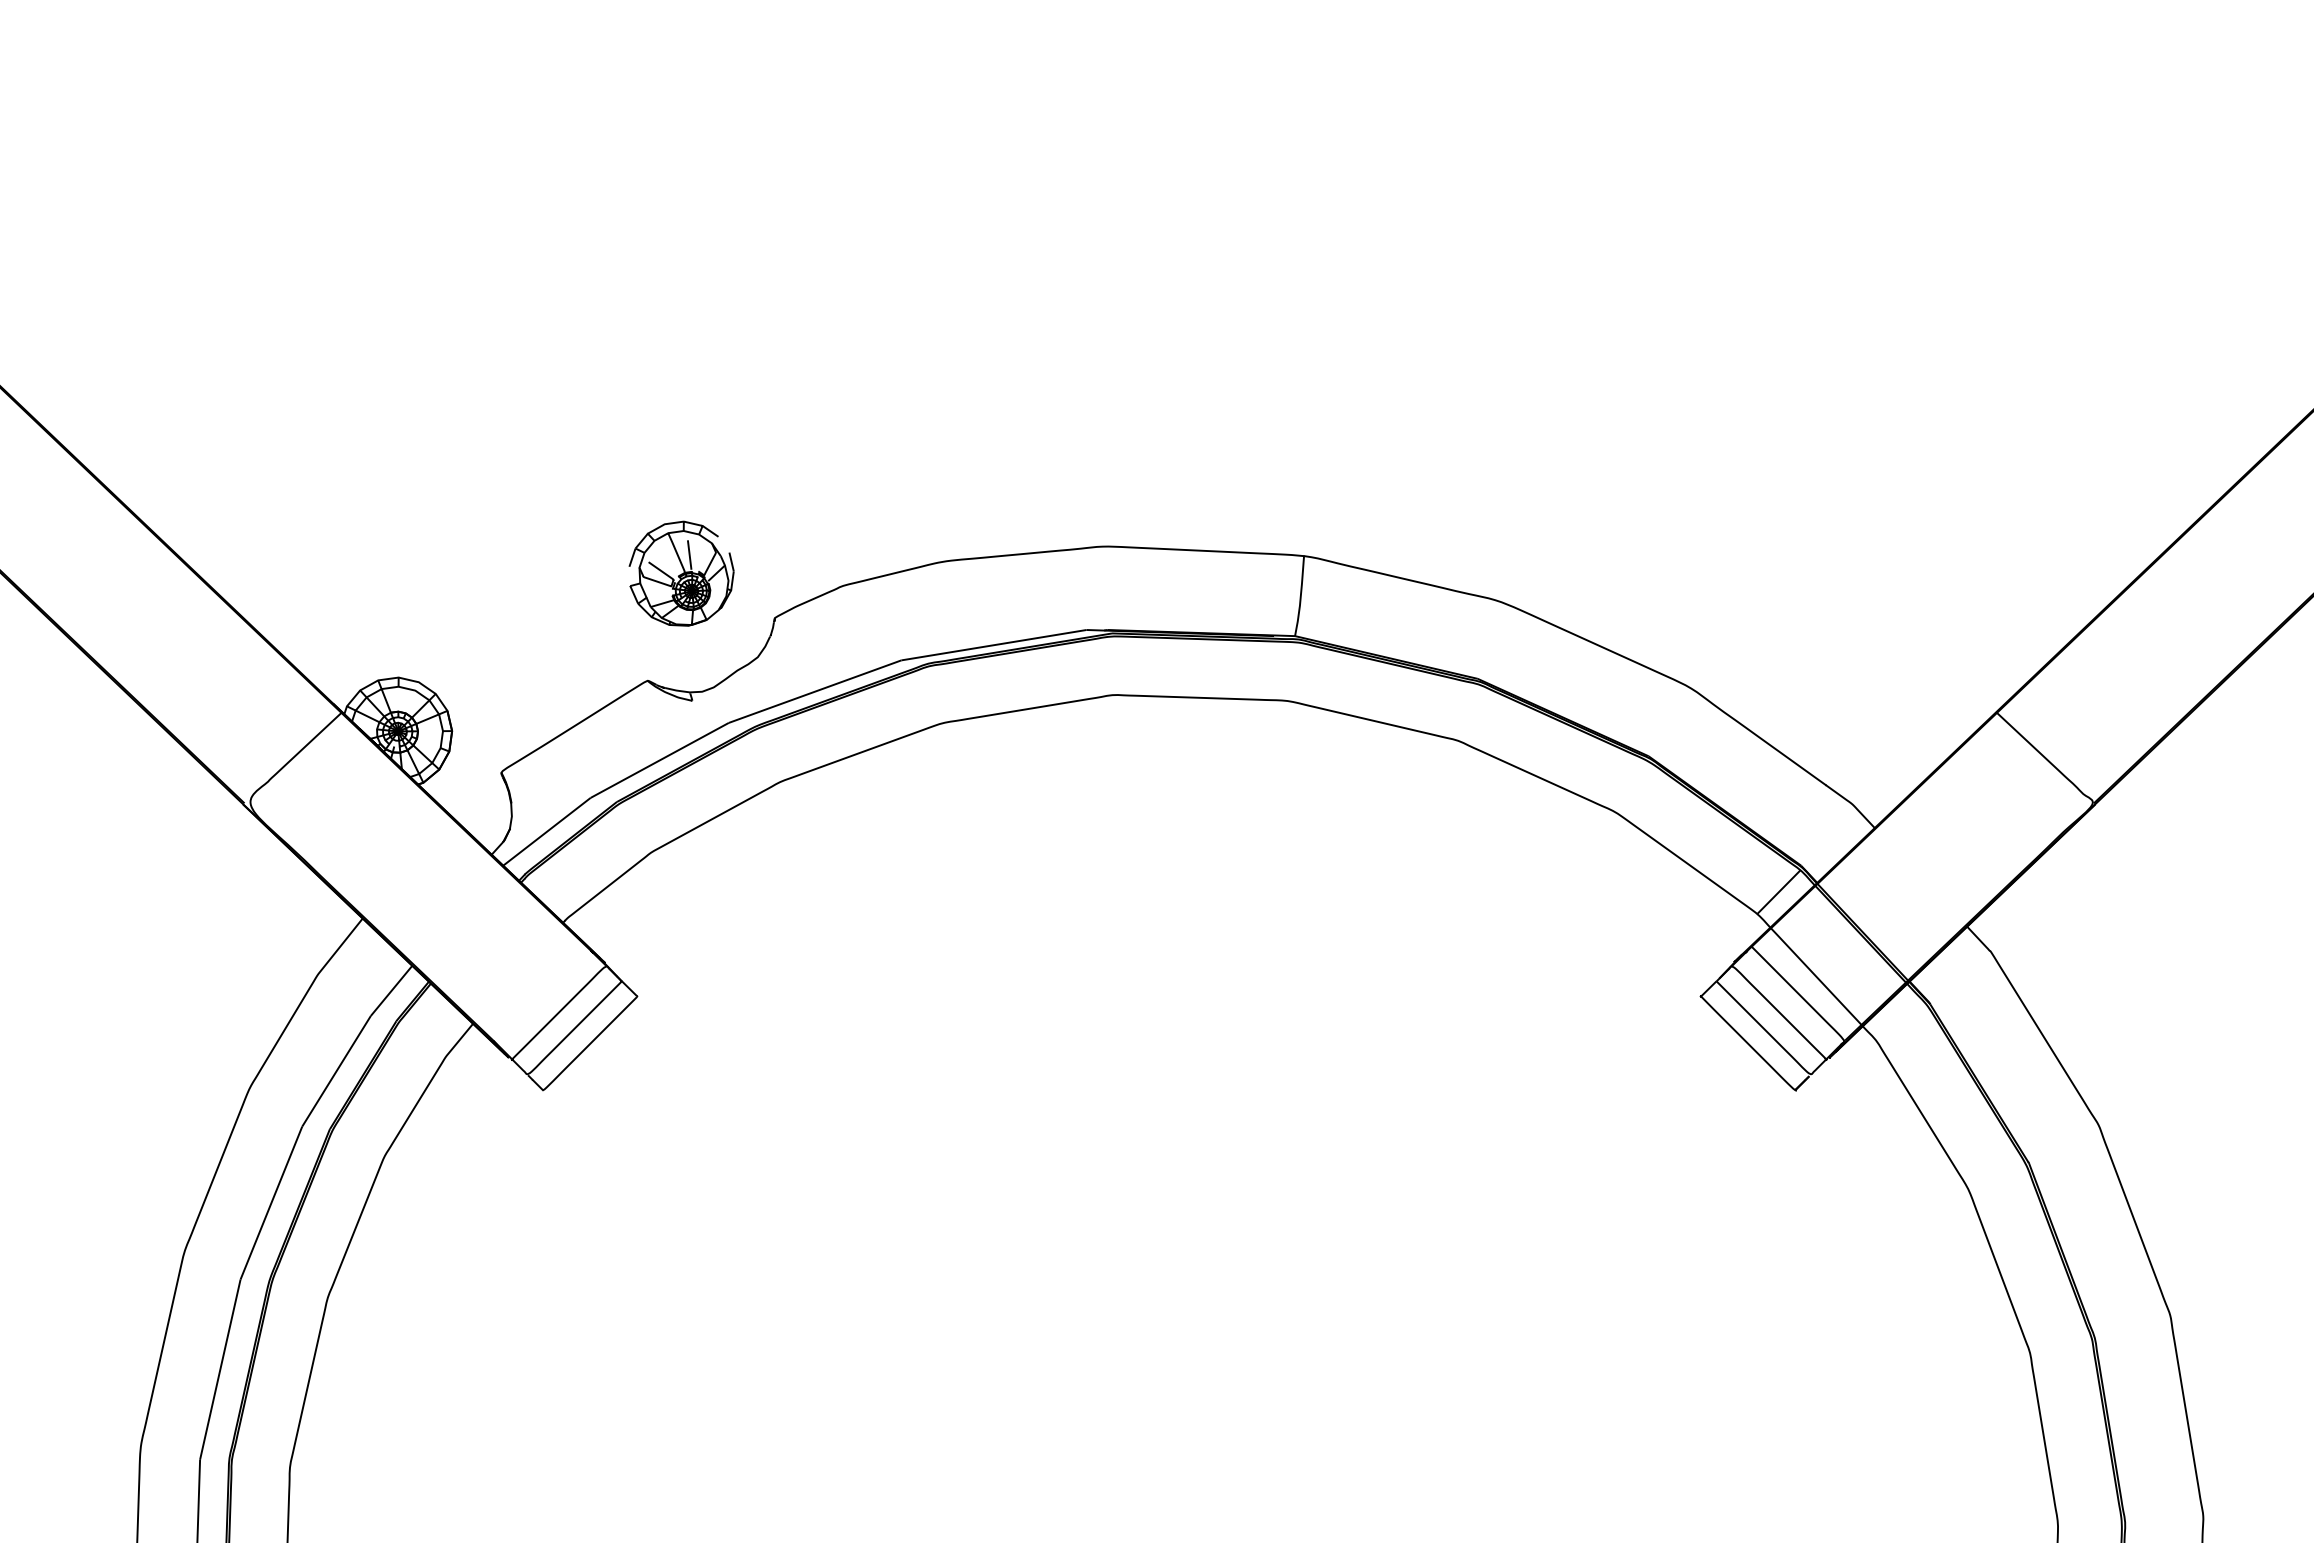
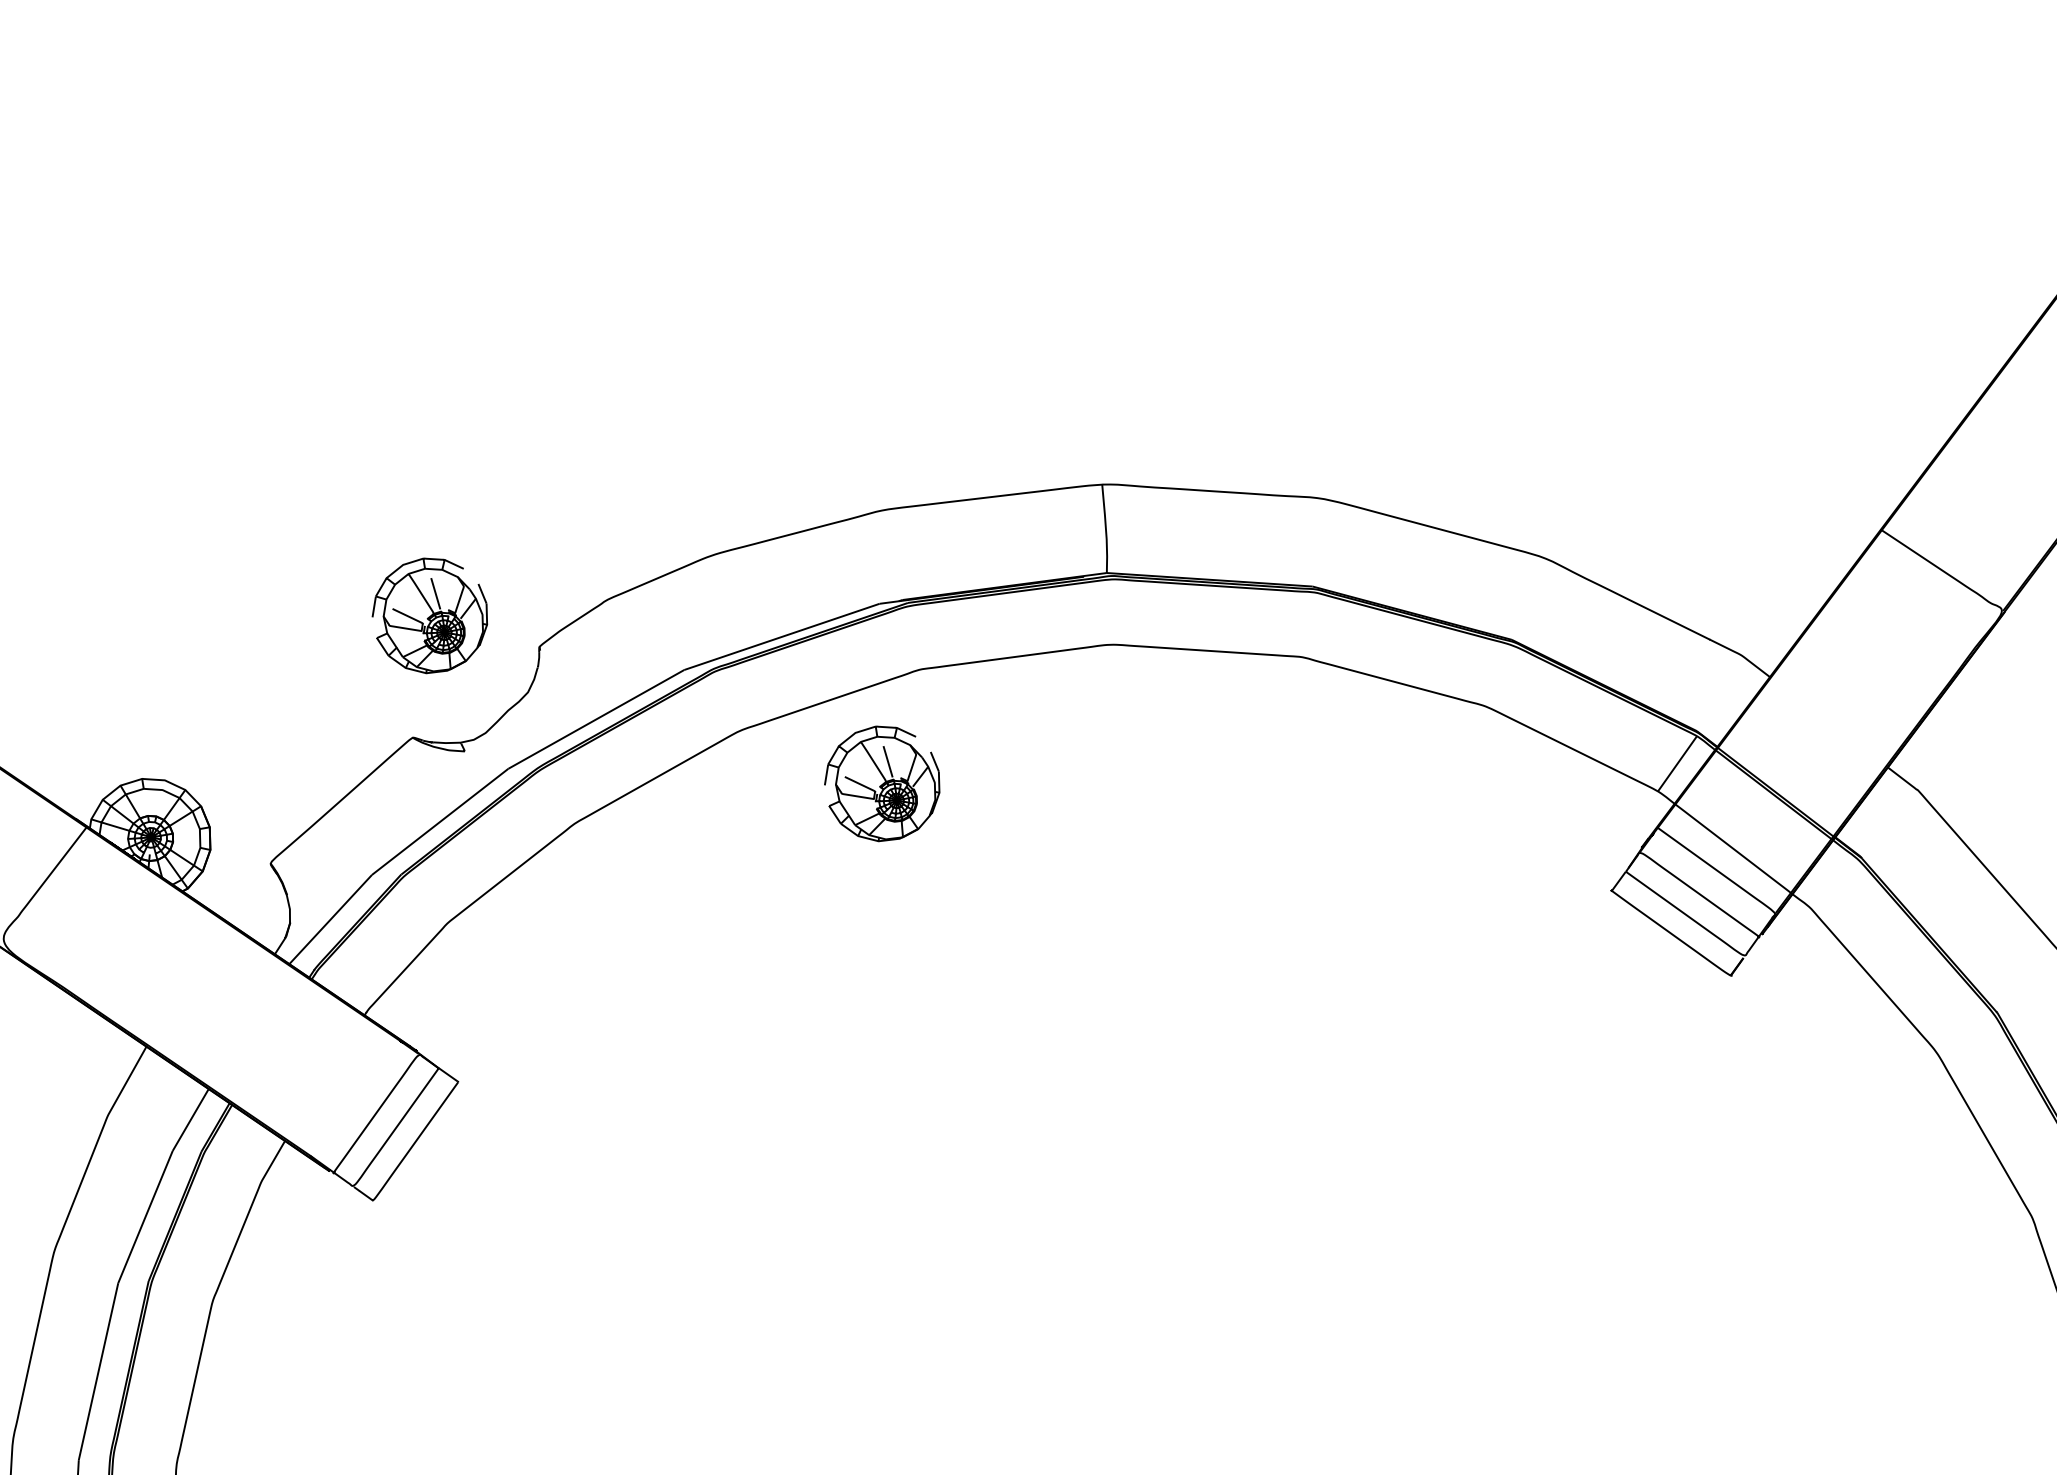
part: (1062, 791) -> (882, 783), added

